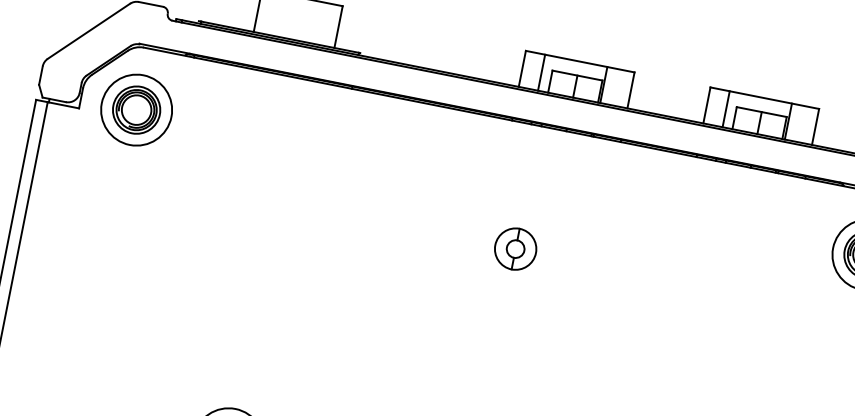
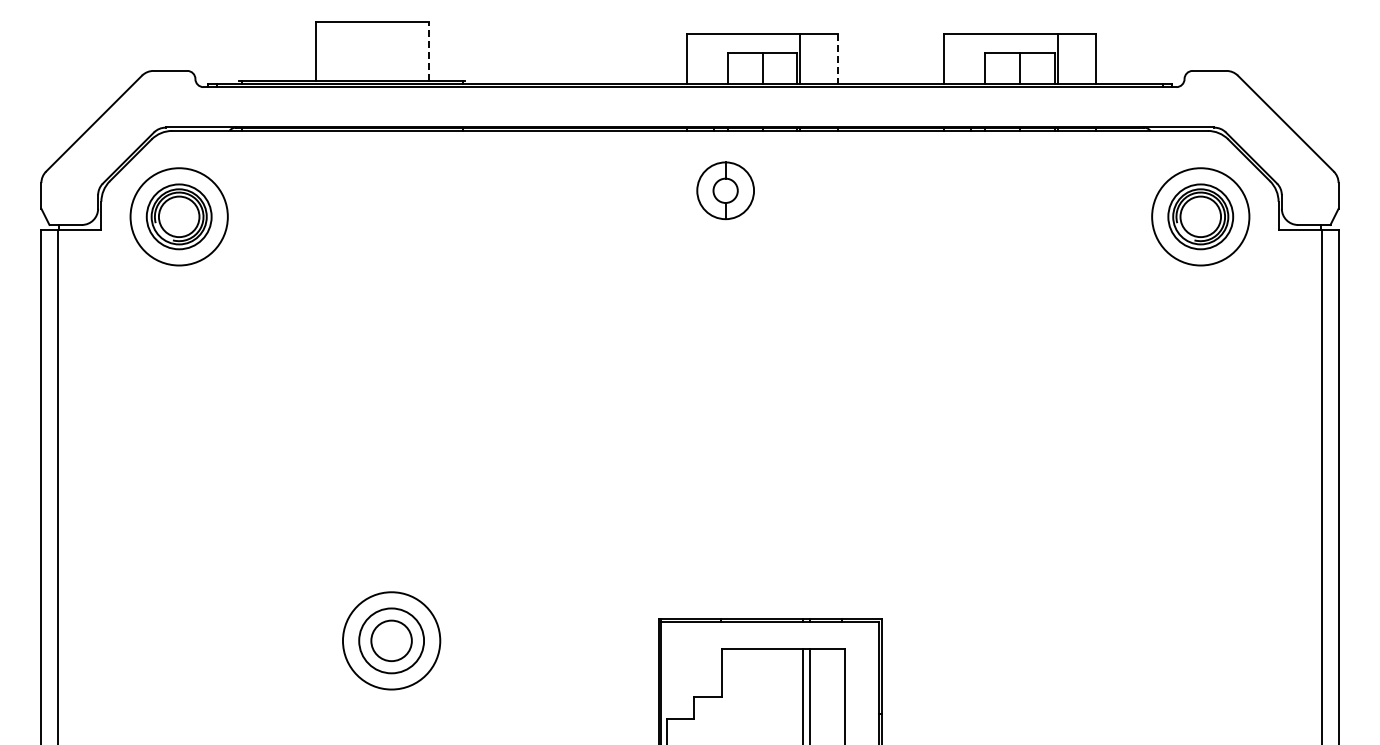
line: (338, 26) -> (428, 50), solid -> dashed
line: (541, 72) -> (713, 58), removed
line: (630, 90) -> (838, 59), solid -> dashed
line: (726, 109) -> (971, 58), removed
part: (515, 248) -> (725, 190), moved

